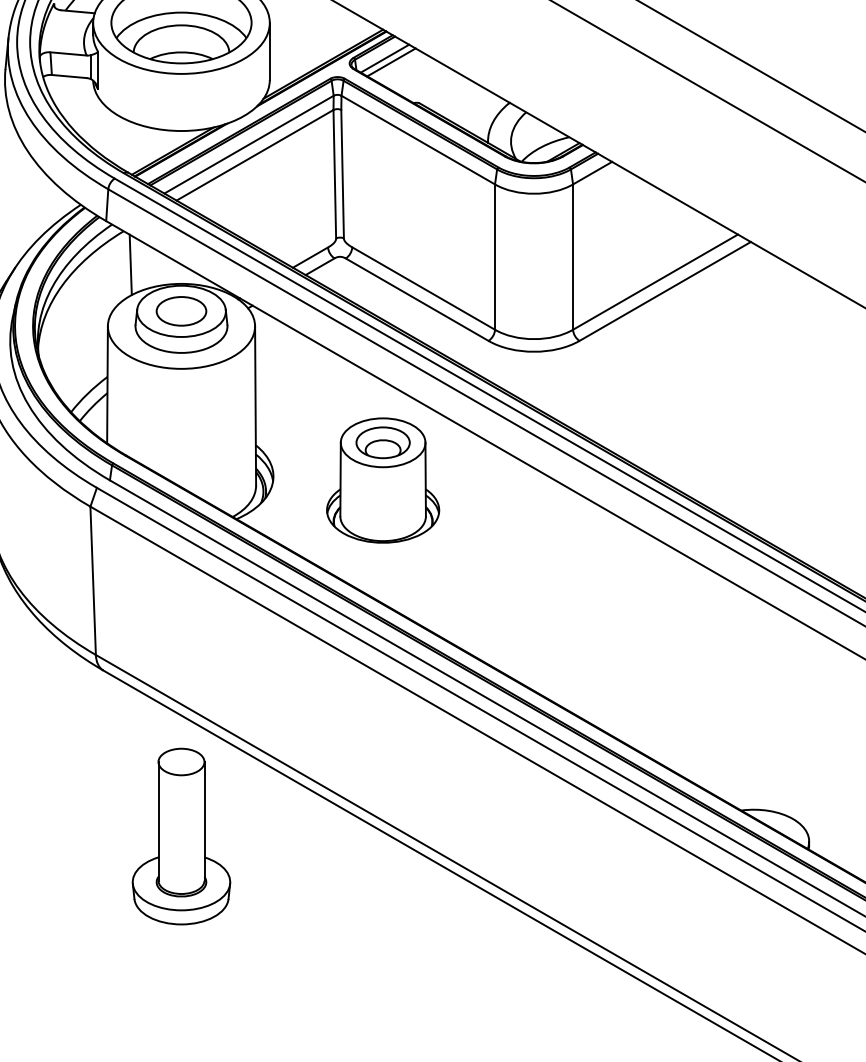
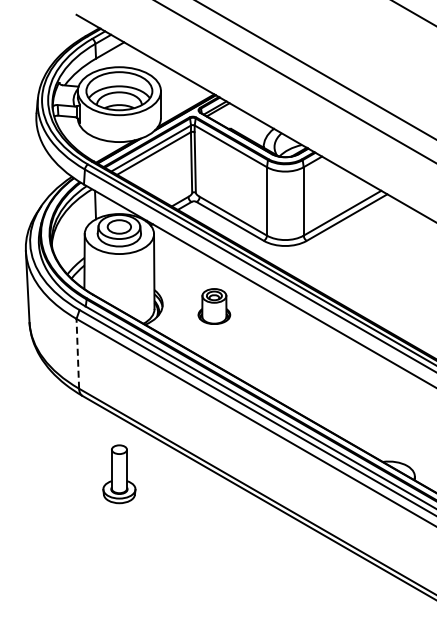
part: (383, 480) -> (214, 306), size x0.6
line: (92, 580) -> (77, 353), solid -> dashed
part: (181, 837) -> (119, 474), size x0.7

